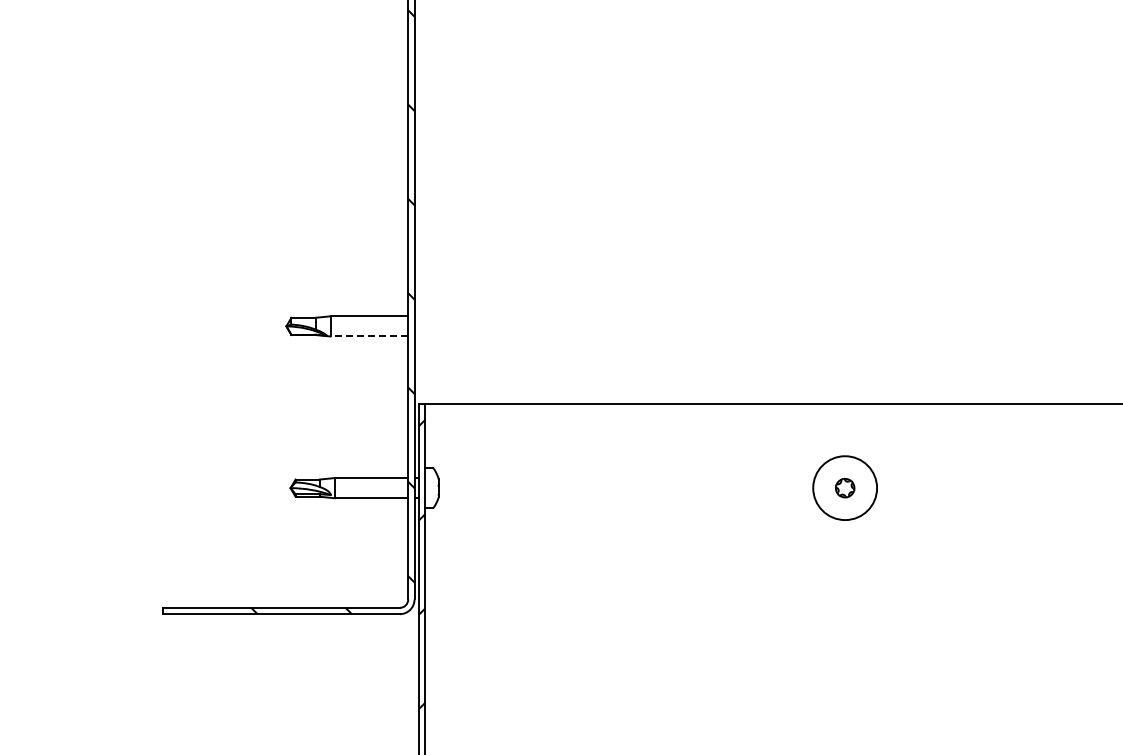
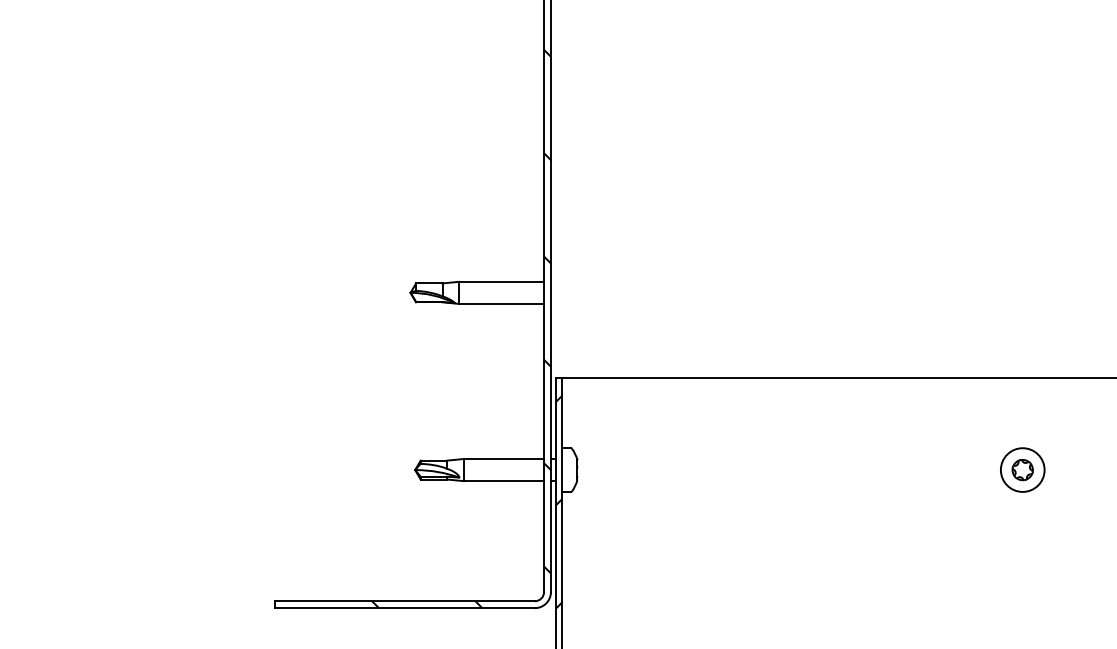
line: (369, 336) -> (501, 303), dashed -> solid
circle: (845, 488) -> (1023, 470), size x0.62

